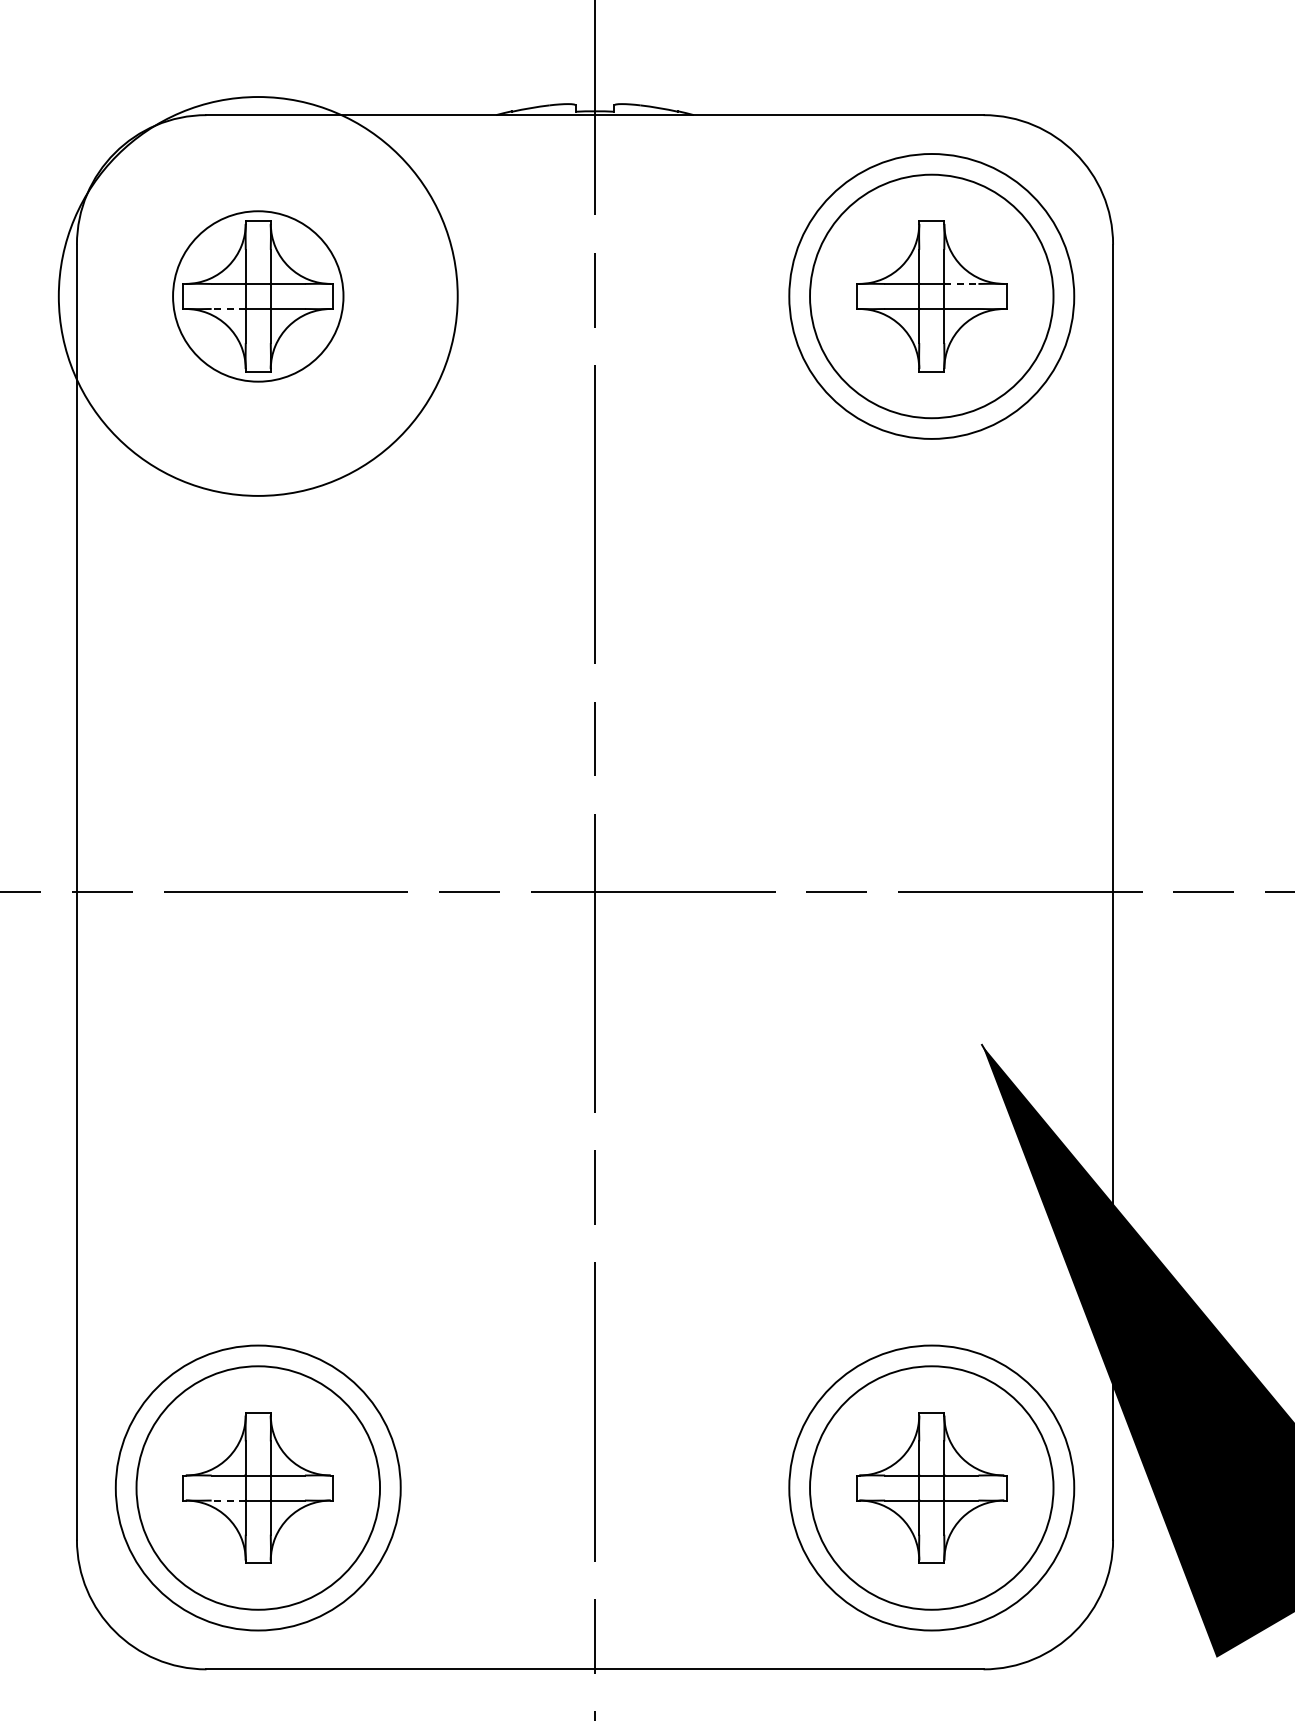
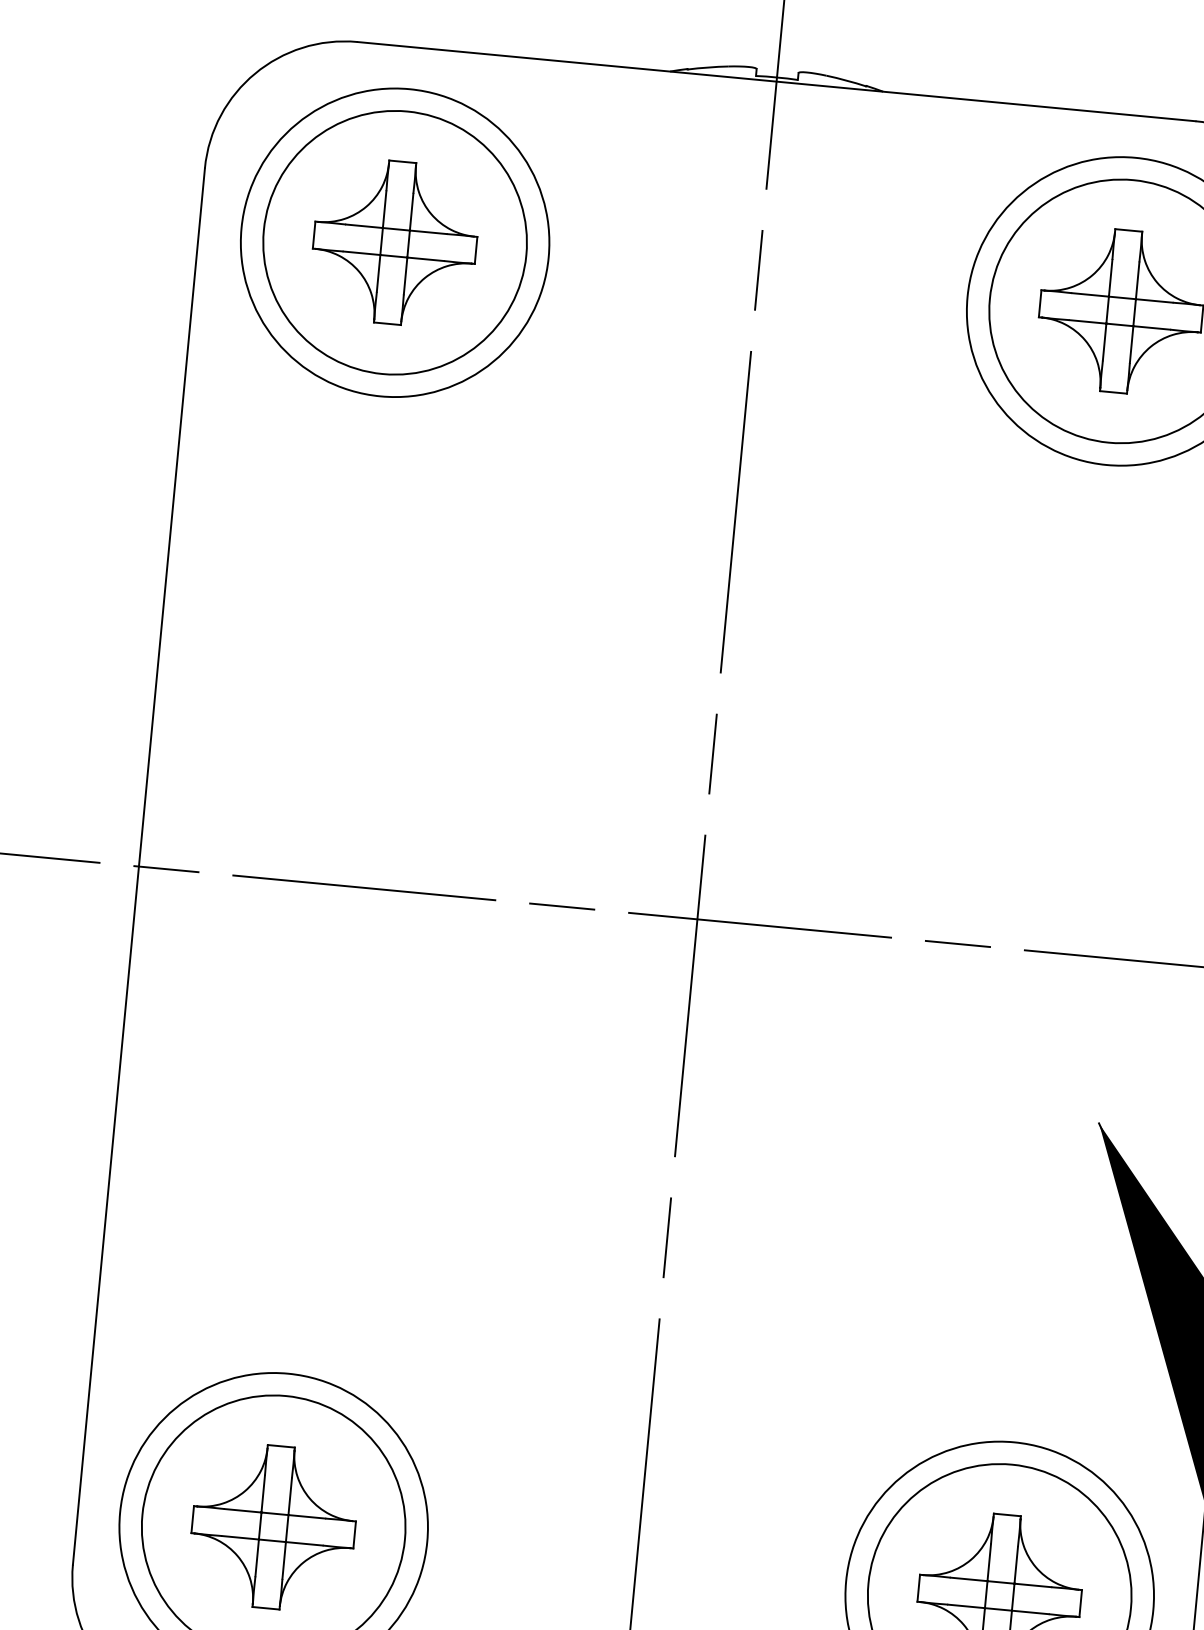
line: (961, 283) -> (1154, 300), dashed -> solid
circle: (257, 296) -> (394, 242), size x0.71
circle: (258, 296) -> (395, 242), size x1.43
line: (228, 309) -> (361, 253), dashed -> solid
line: (228, 1500) -> (240, 1537), dashed -> solid

